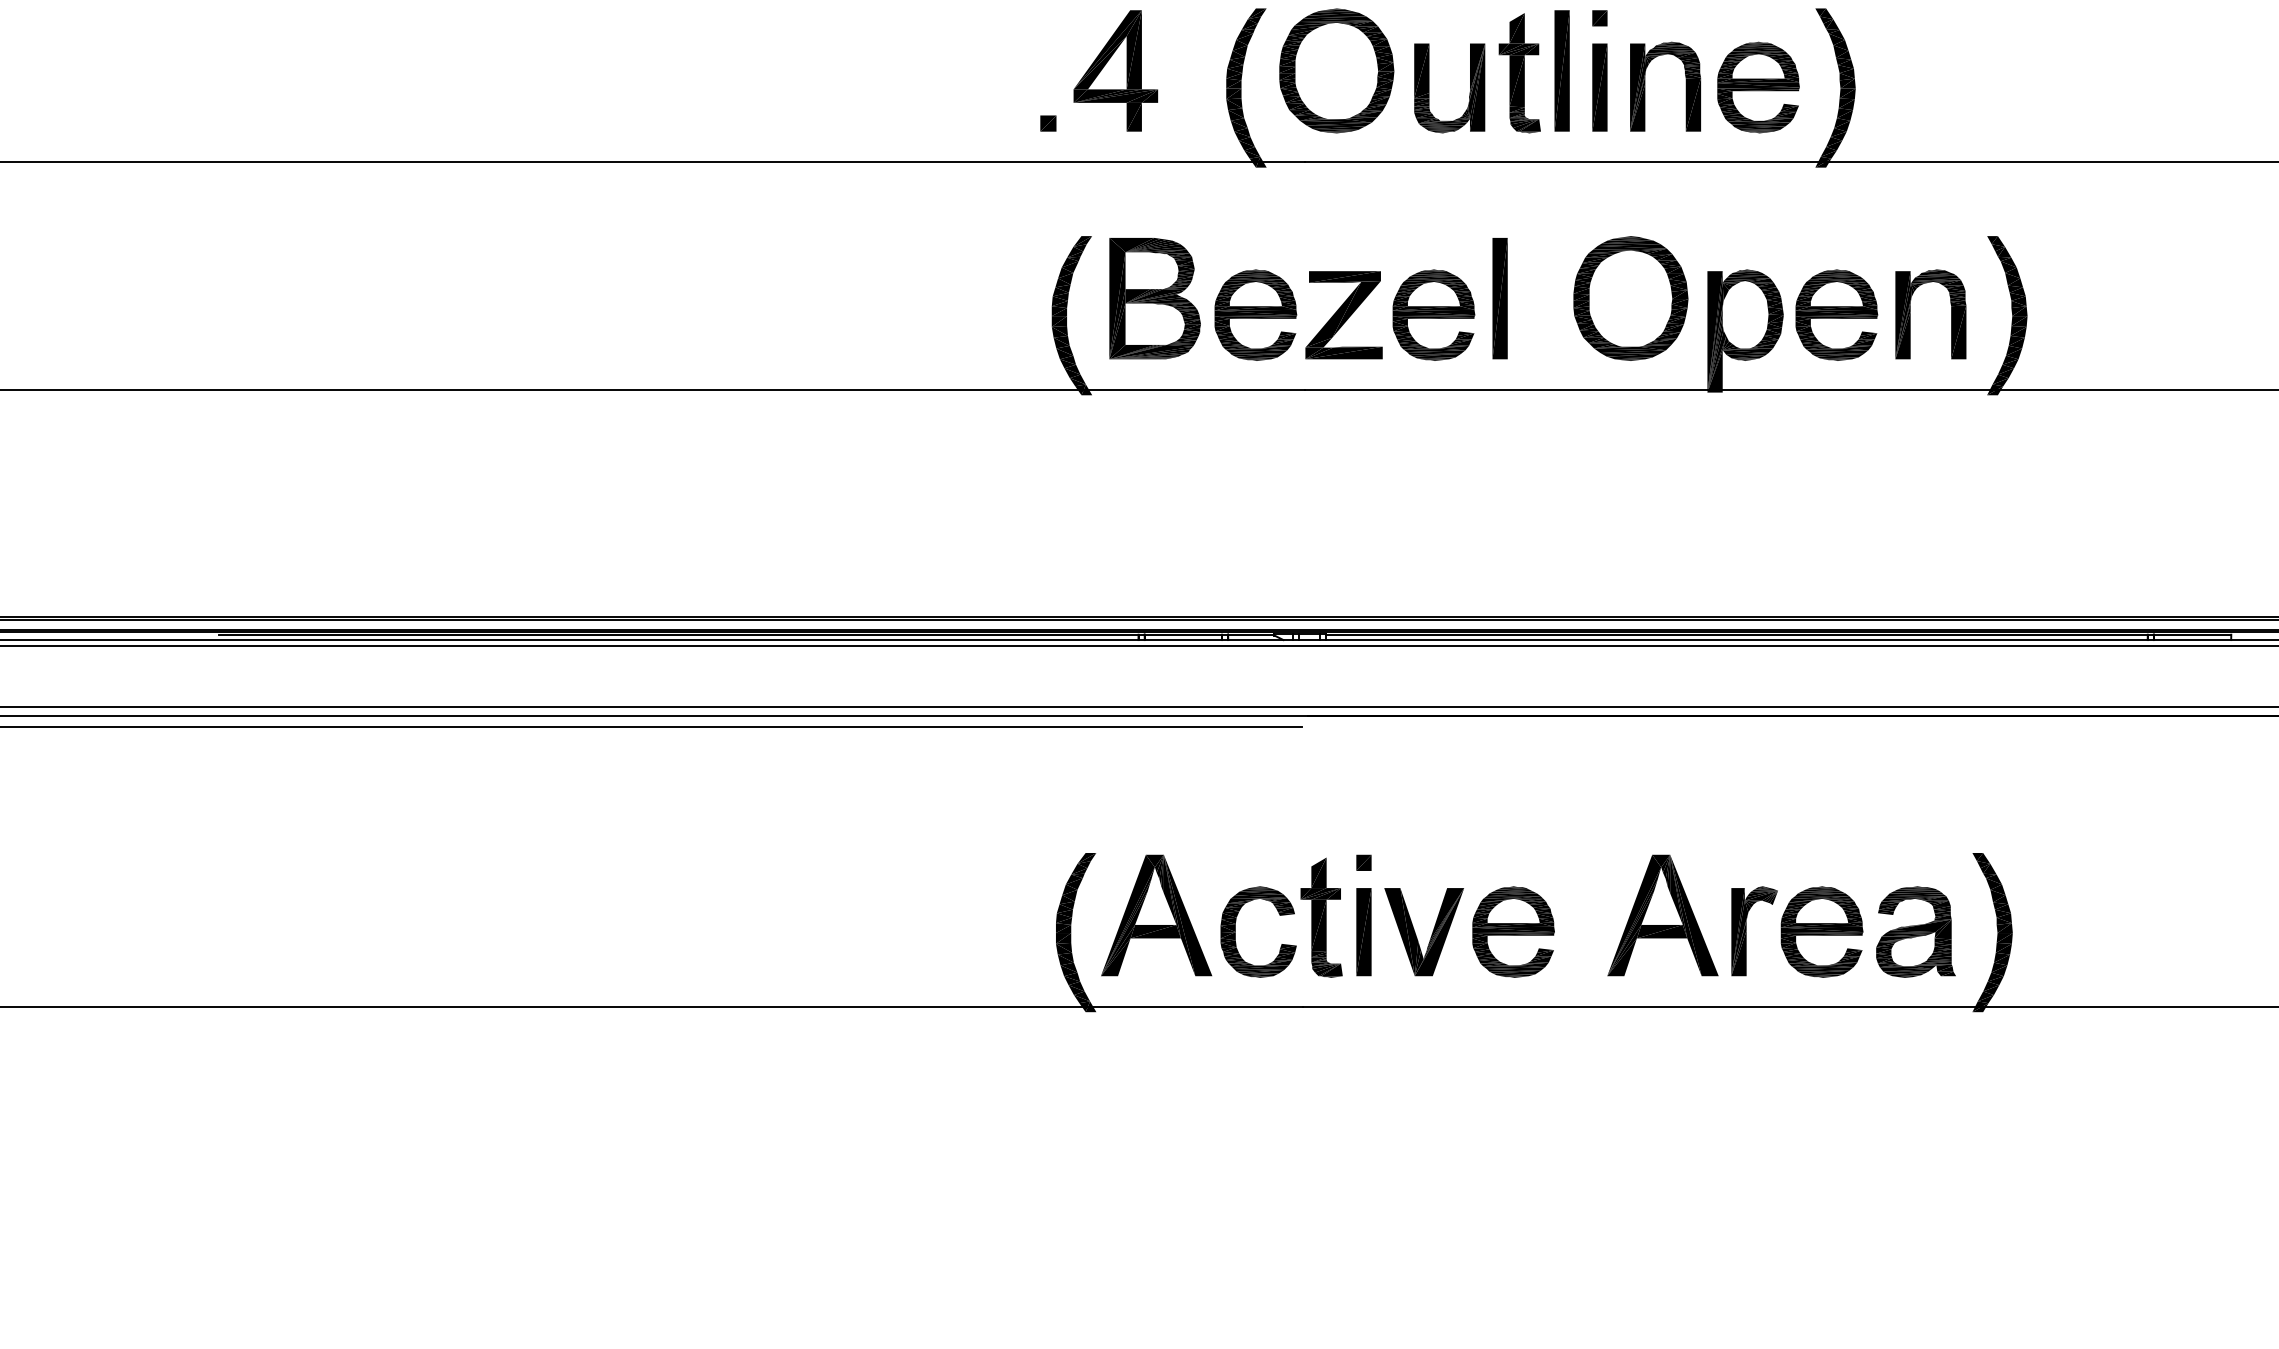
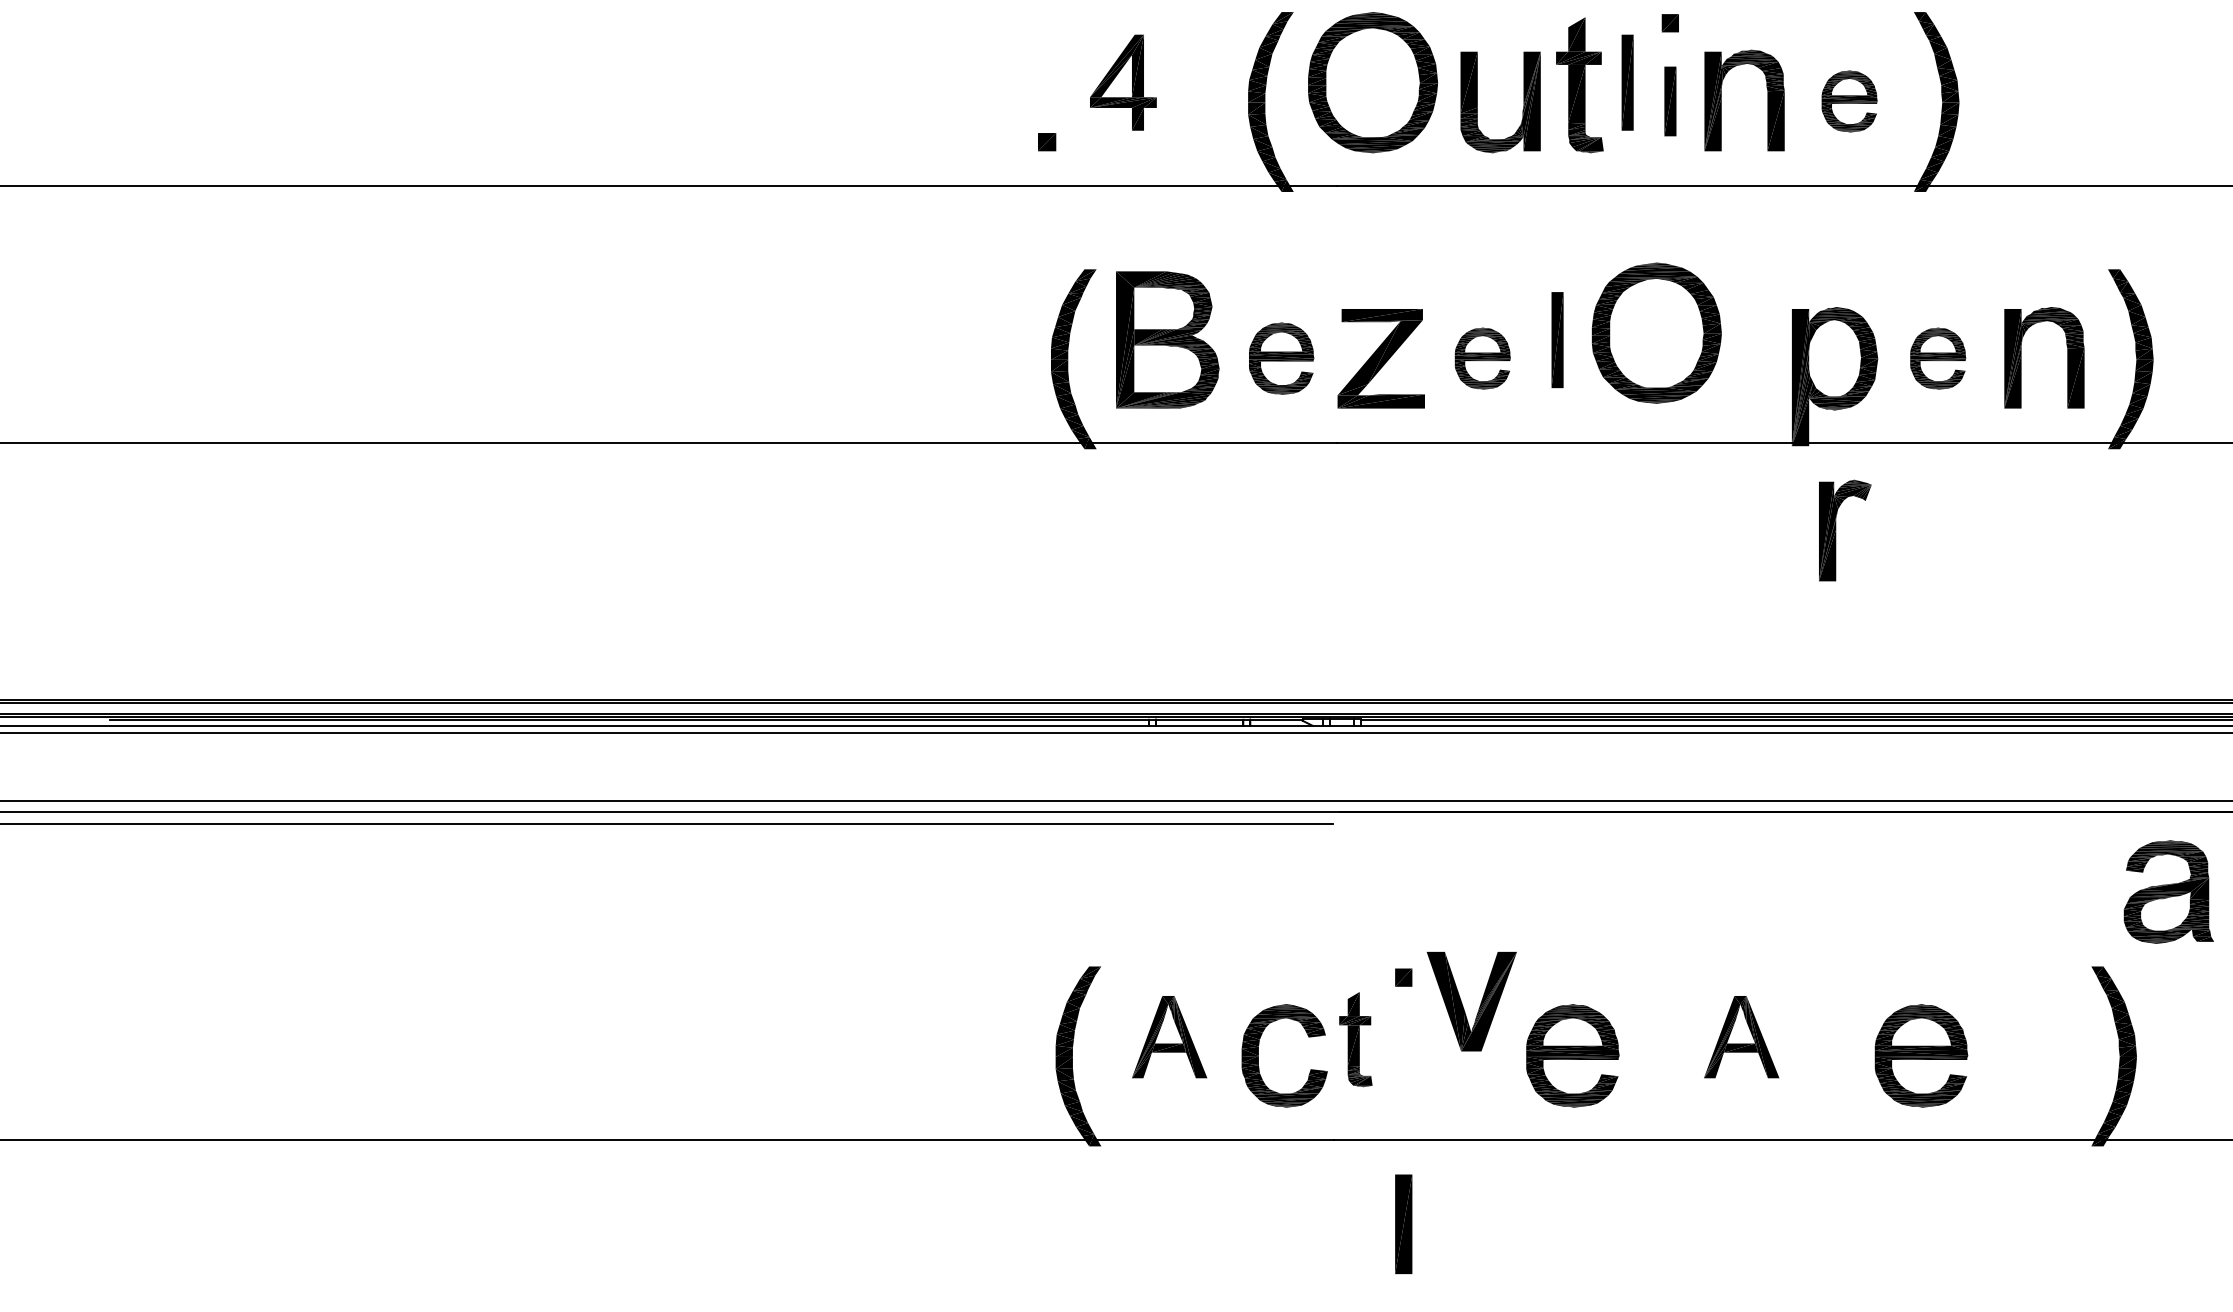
part: (1115, 70) -> (1122, 82), size x0.7
part: (1561, 70) -> (1626, 82), size x0.7
part: (1599, 87) -> (1669, 101), size x0.7
part: (1758, 87) -> (1849, 101), size x0.6
part: (1499, 298) -> (1556, 339), size x0.7
part: (1630, 298) -> (1656, 333), moved
part: (1255, 314) -> (1281, 357), size x0.7
part: (1433, 314) -> (1482, 357), size x0.6
part: (1836, 314) -> (1937, 357), size x0.6
part: (1156, 915) -> (1169, 1037), size x0.6
part: (1662, 915) -> (1741, 1037), size x0.6
part: (1321, 917) -> (1355, 1039), size x0.7
part: (1746, 931) -> (1836, 530), moved
part: (1915, 931) -> (2168, 891), moved
part: (1363, 932) -> (1403, 1224), moved
part: (1416, 934) -> (1463, 1004), moved

